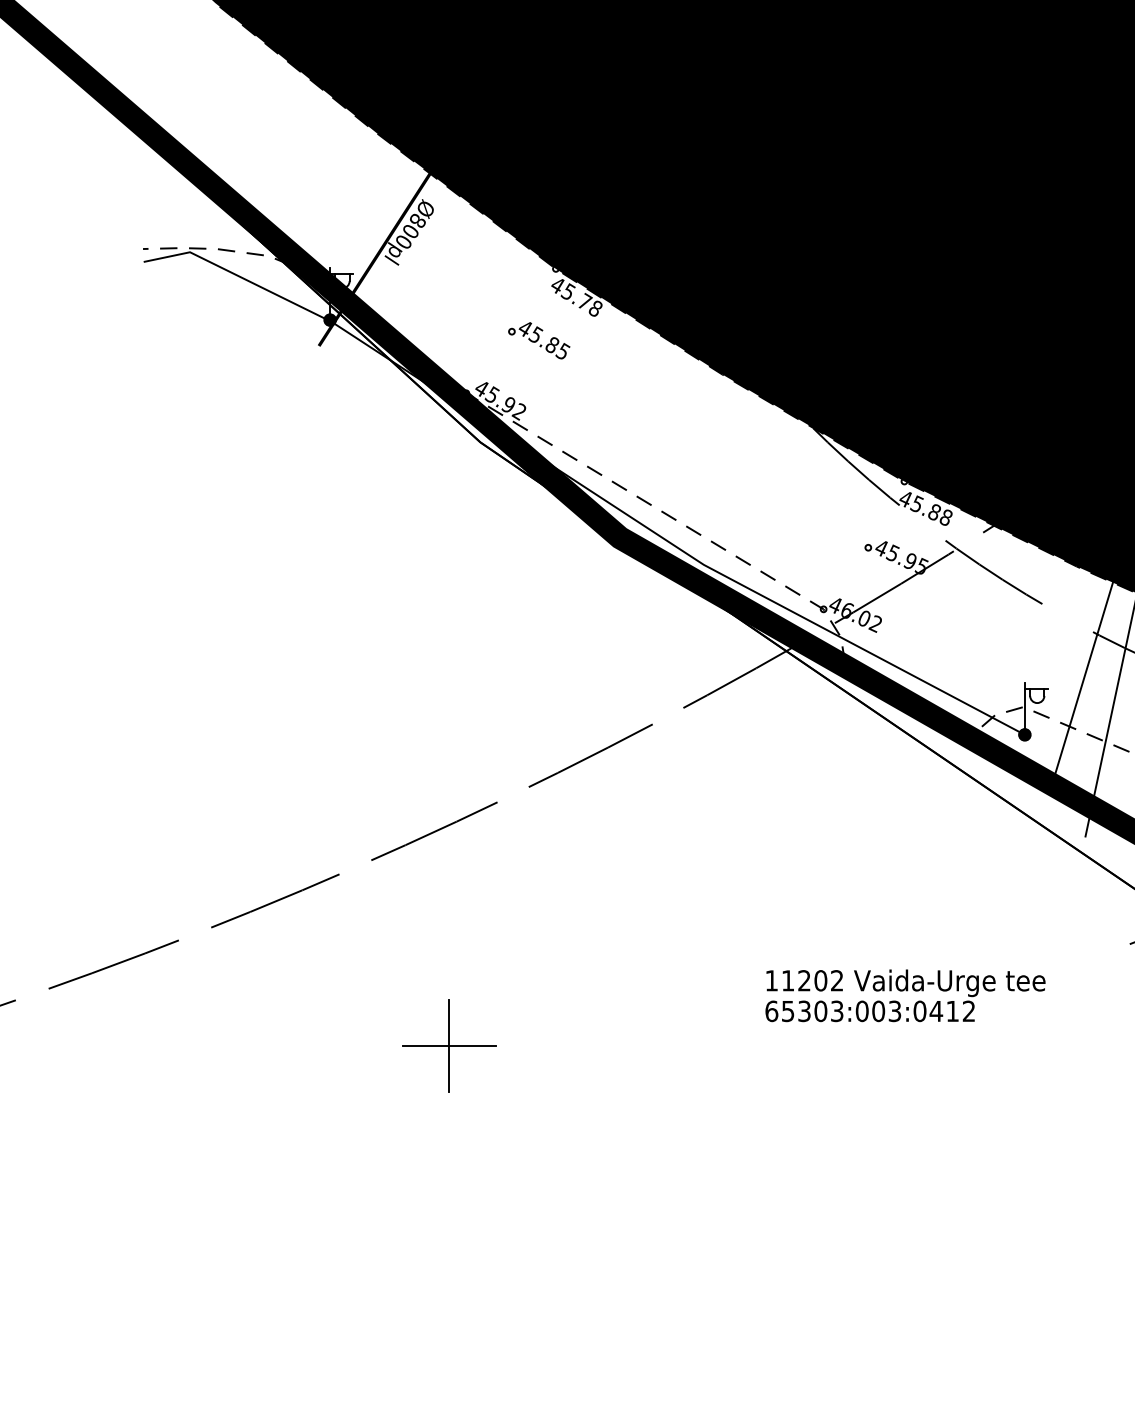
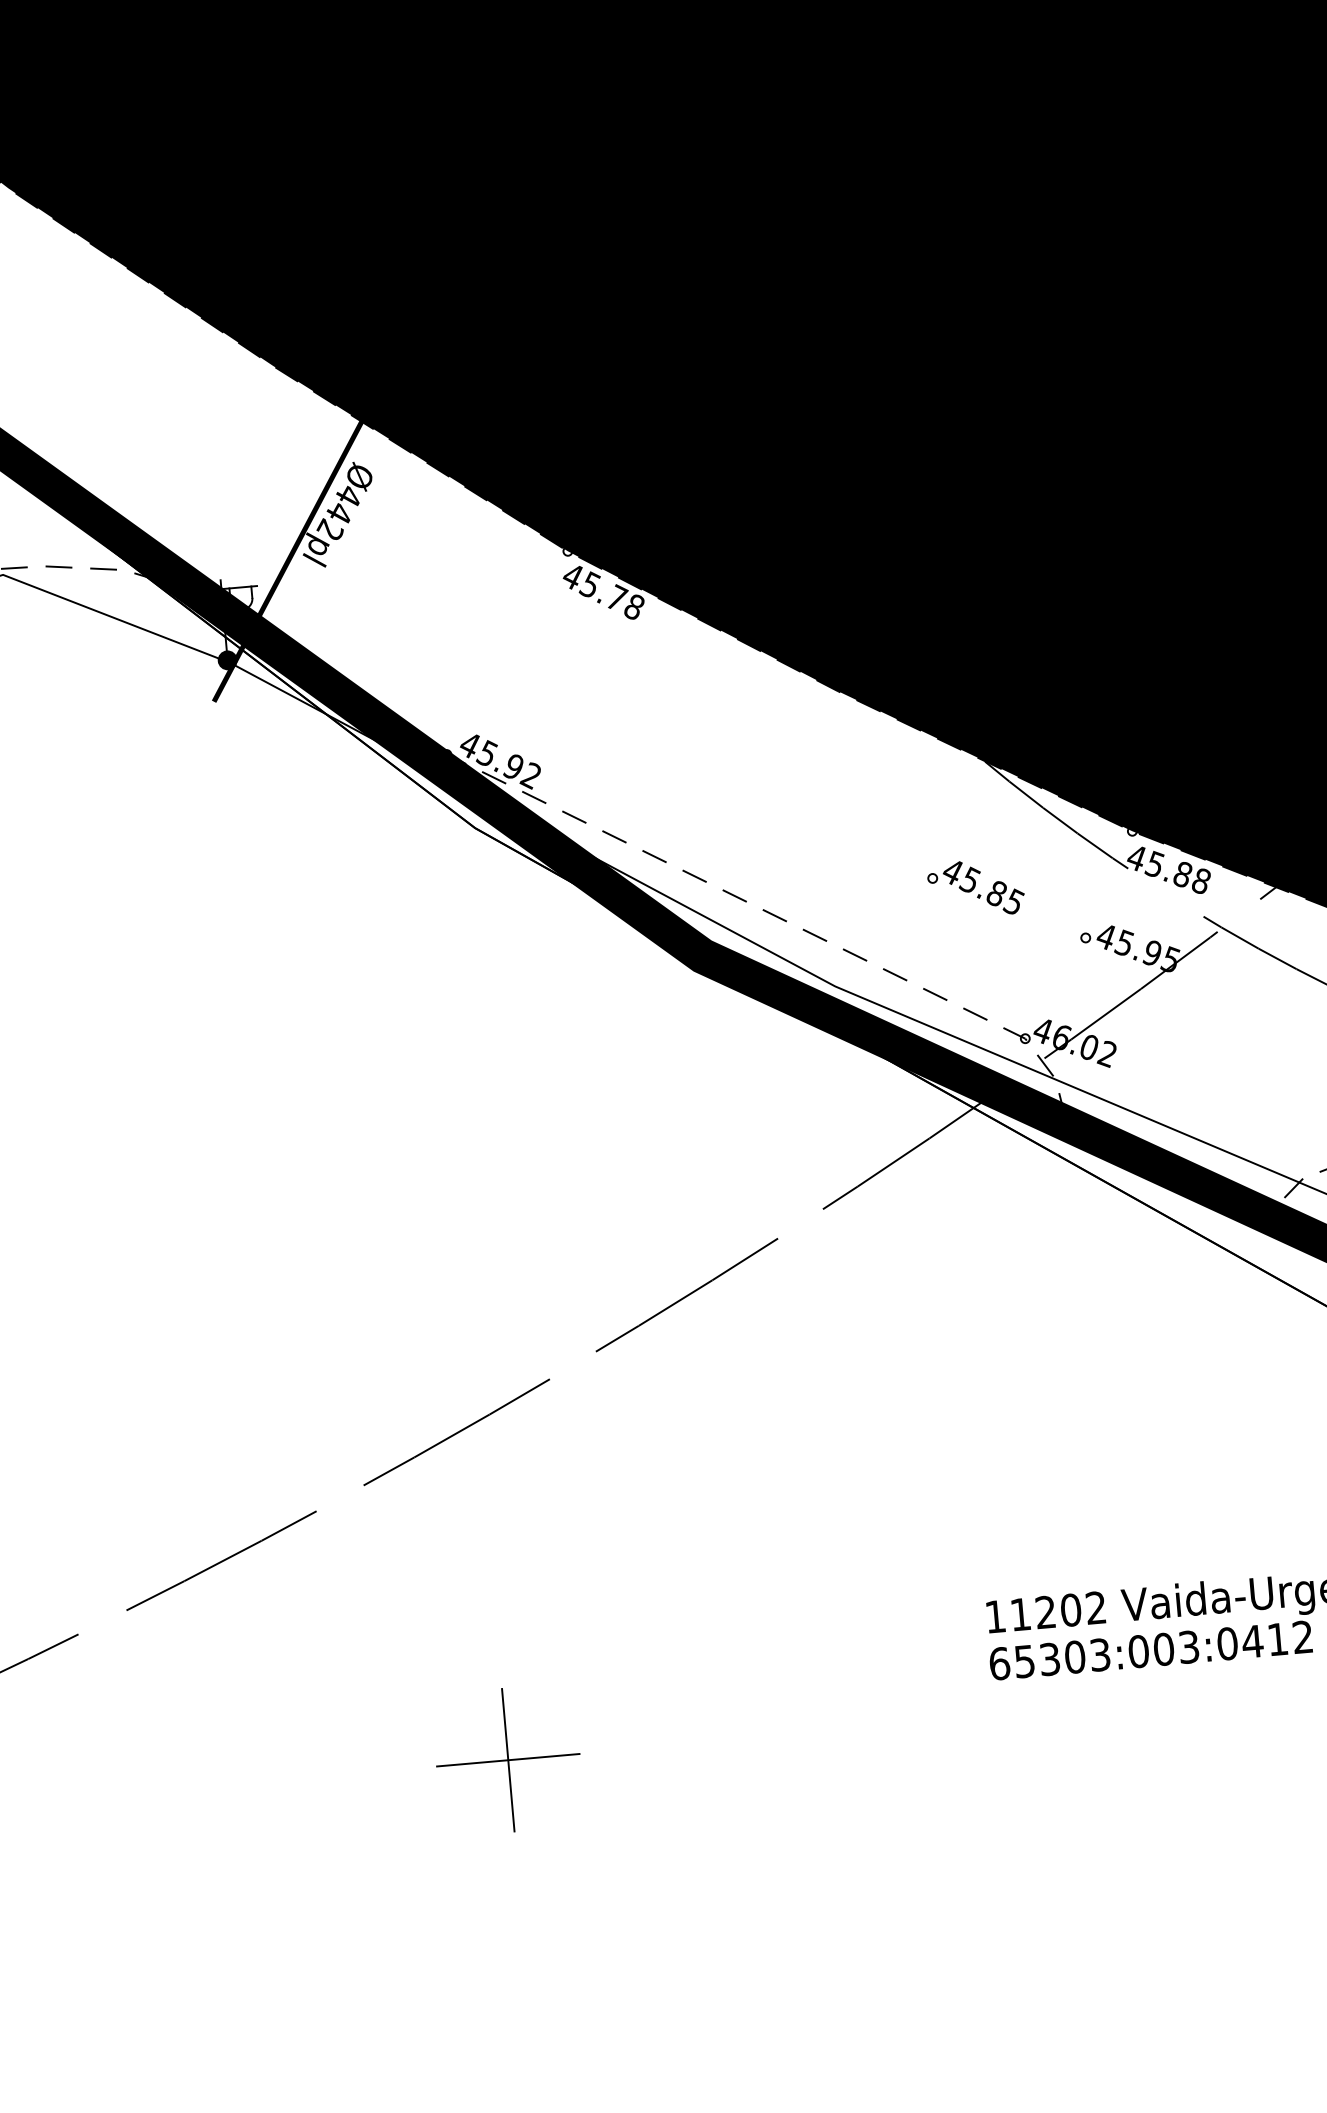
text: (409, 230) -> (337, 511), Ø800pl -> Ø442pl
part: (539, 340) -> (976, 888), moved

